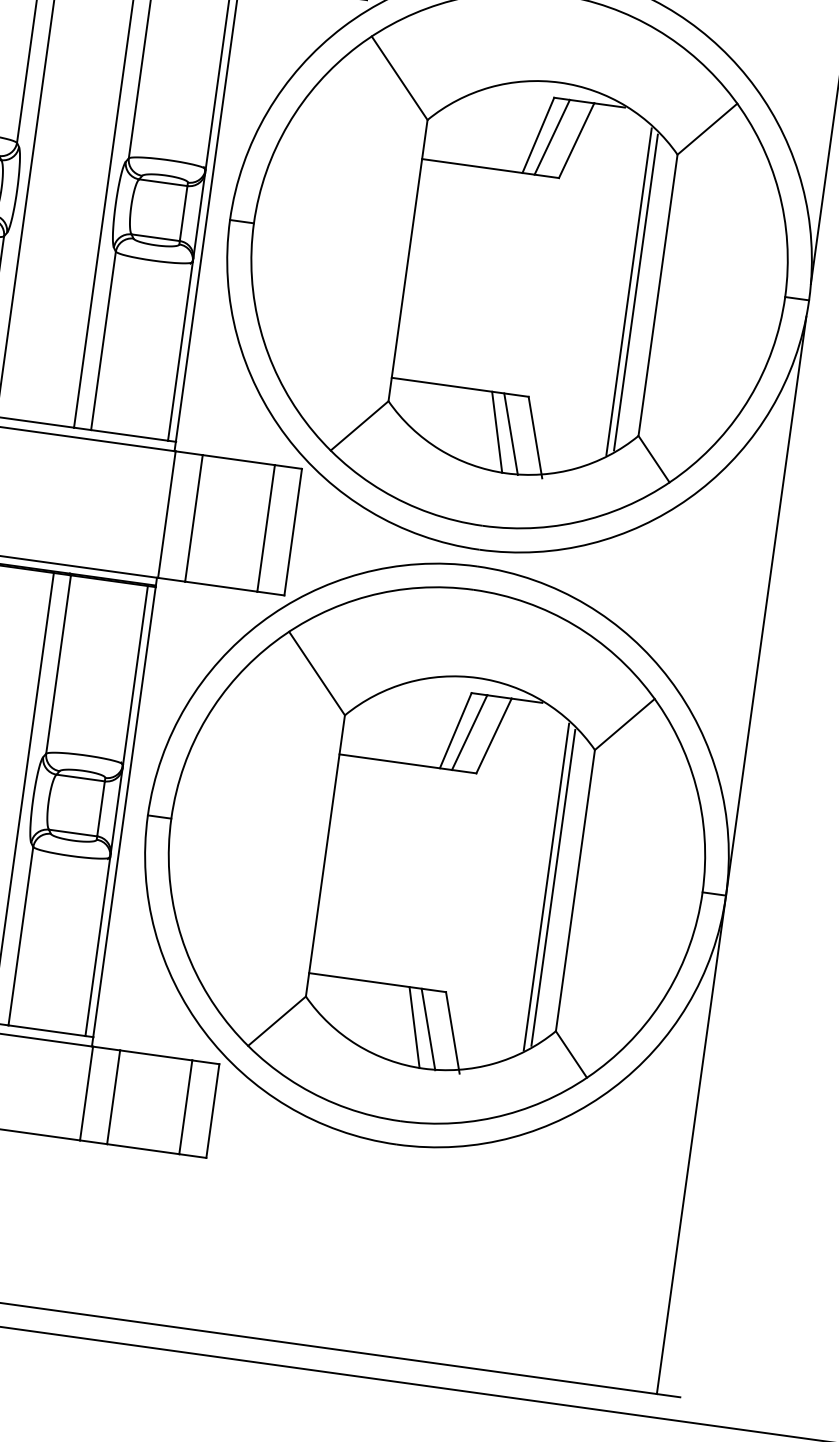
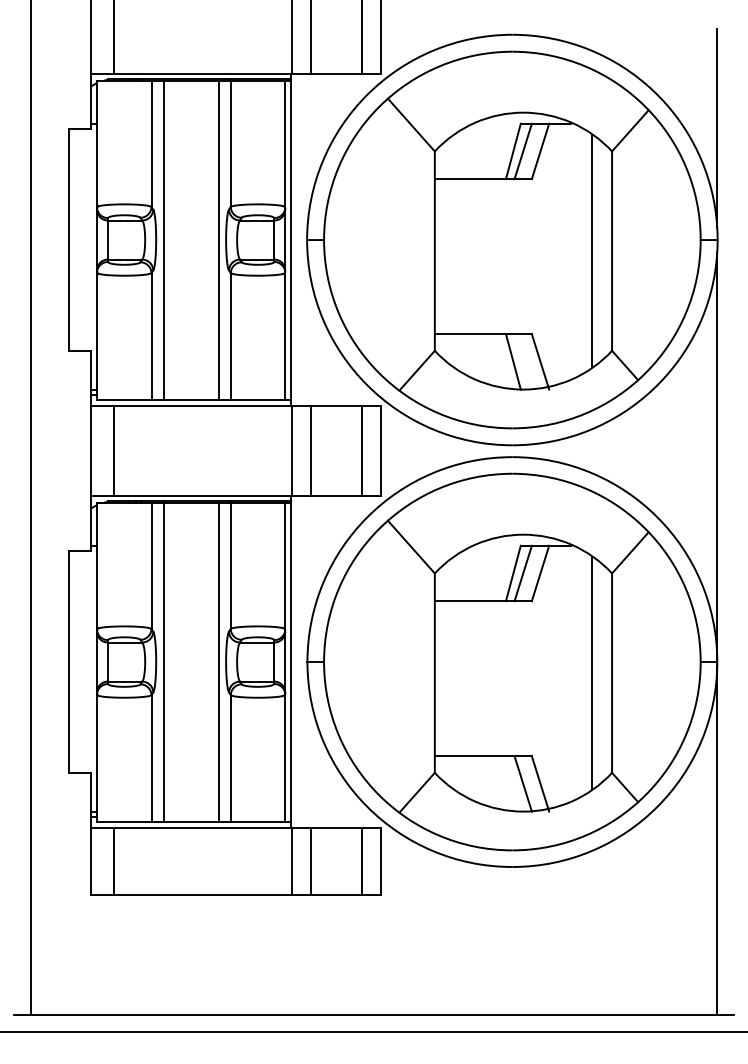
line: (636, 292) -> (596, 251), removed
line: (510, 433) -> (522, 361), removed
line: (553, 888) -> (596, 673), removed
line: (414, 1026) -> (513, 783), removed

